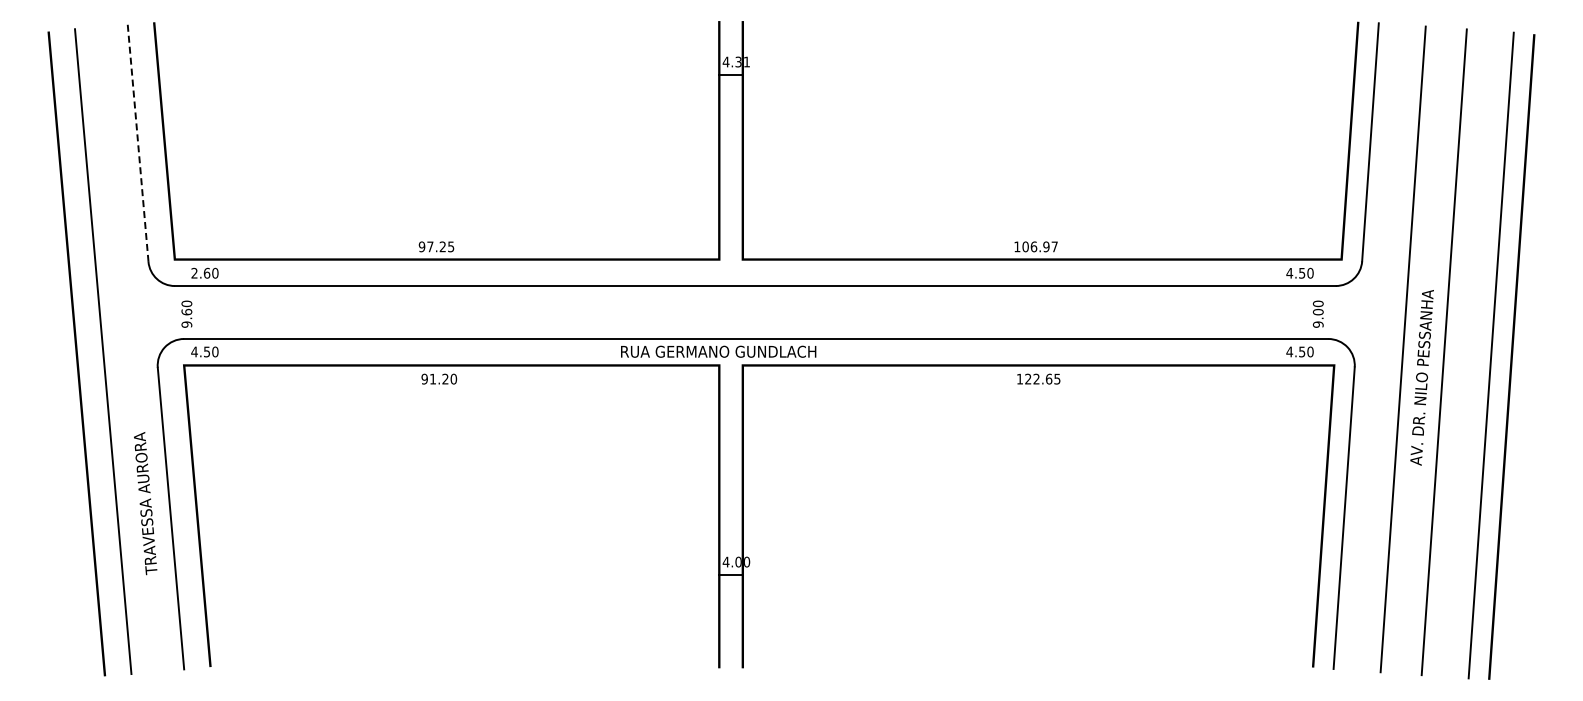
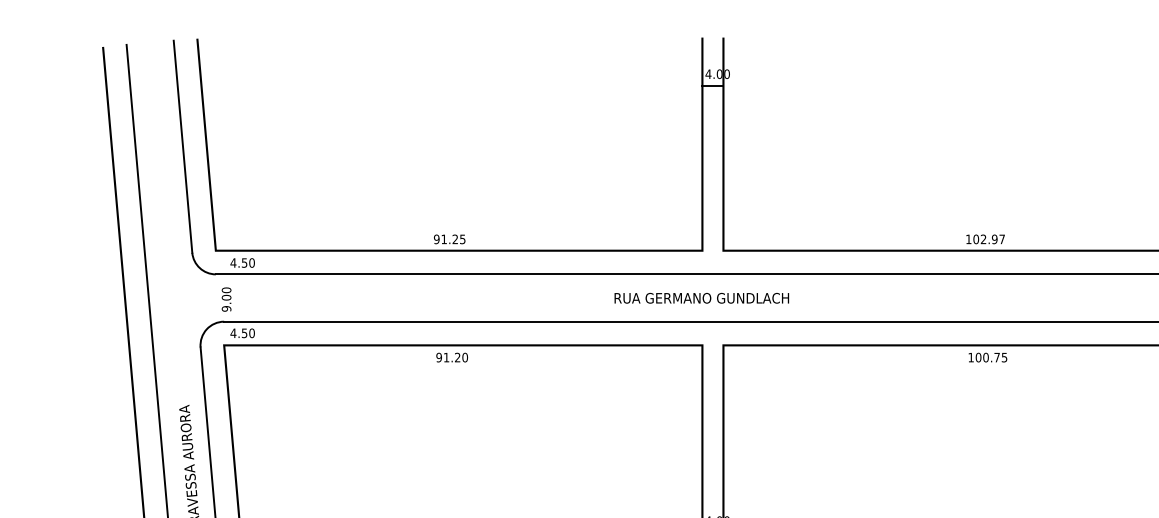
text: (742, 61) -> (723, 73), 4.31 -> 4.00
line: (138, 142) -> (183, 146), dashed -> solid
text: (430, 246) -> (444, 239), 97.25 -> 91.25
text: (1033, 246) -> (983, 239), 106.97 -> 102.97
text: (200, 272) -> (238, 262), 2.60 -> 4.50
text: (186, 311) -> (226, 297), 9.60 -> 9.00
text: (718, 351) -> (701, 298), moved
text: (1038, 378) -> (987, 357), 122.65 -> 100.75

